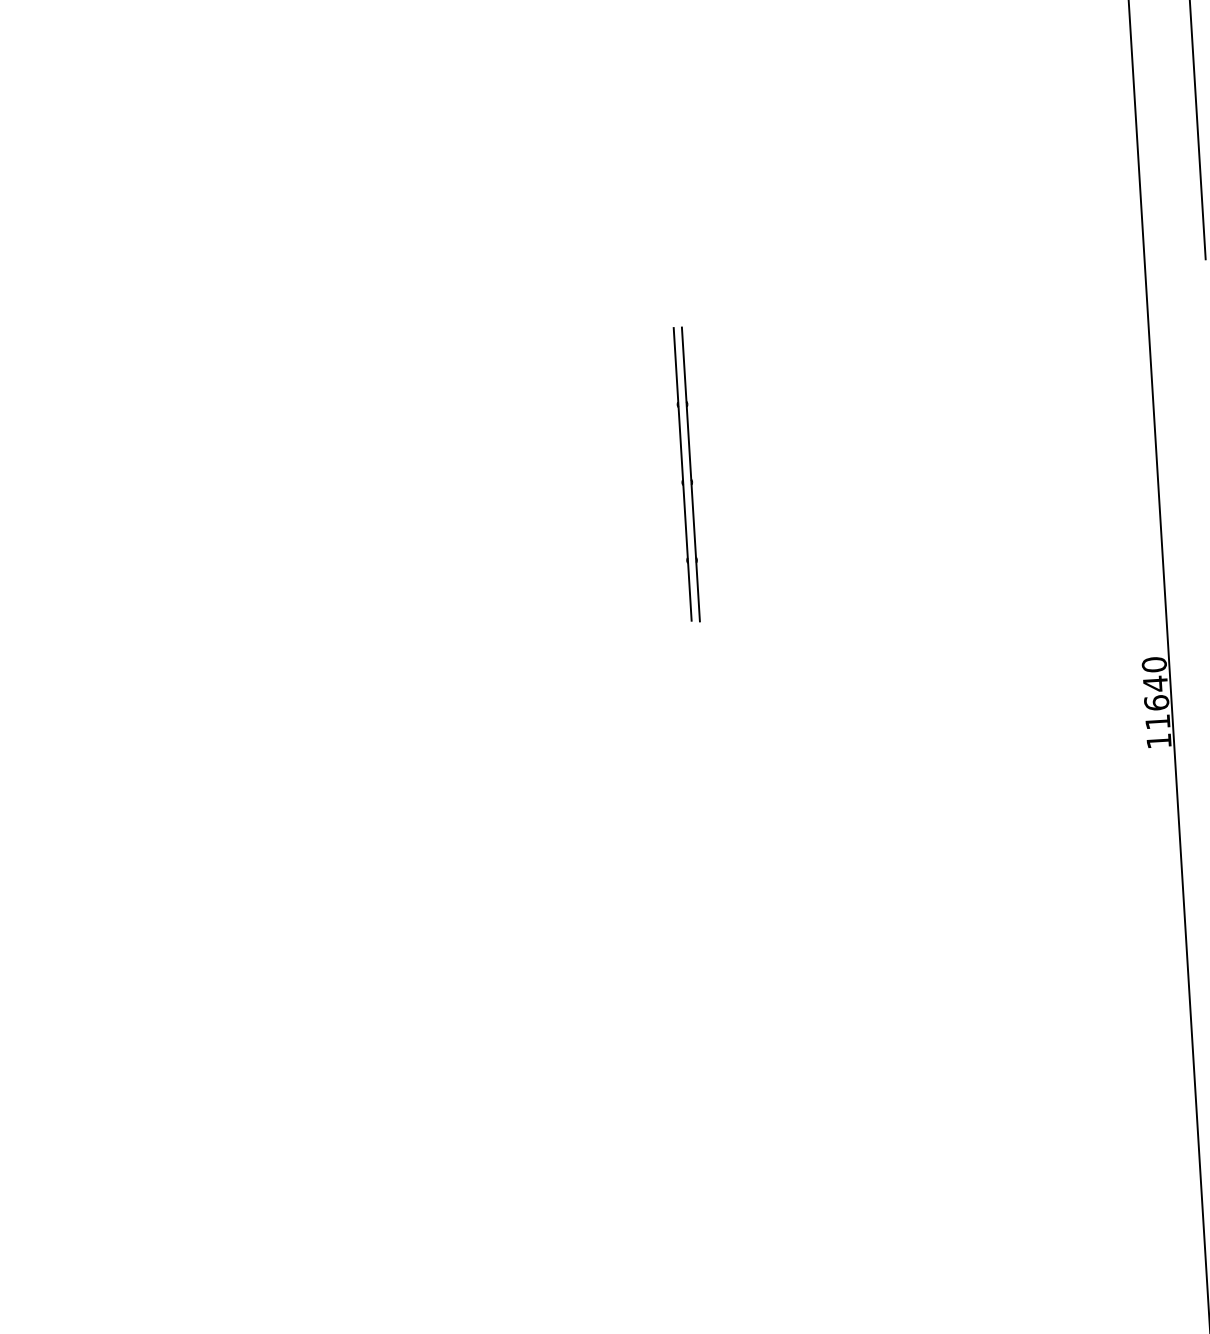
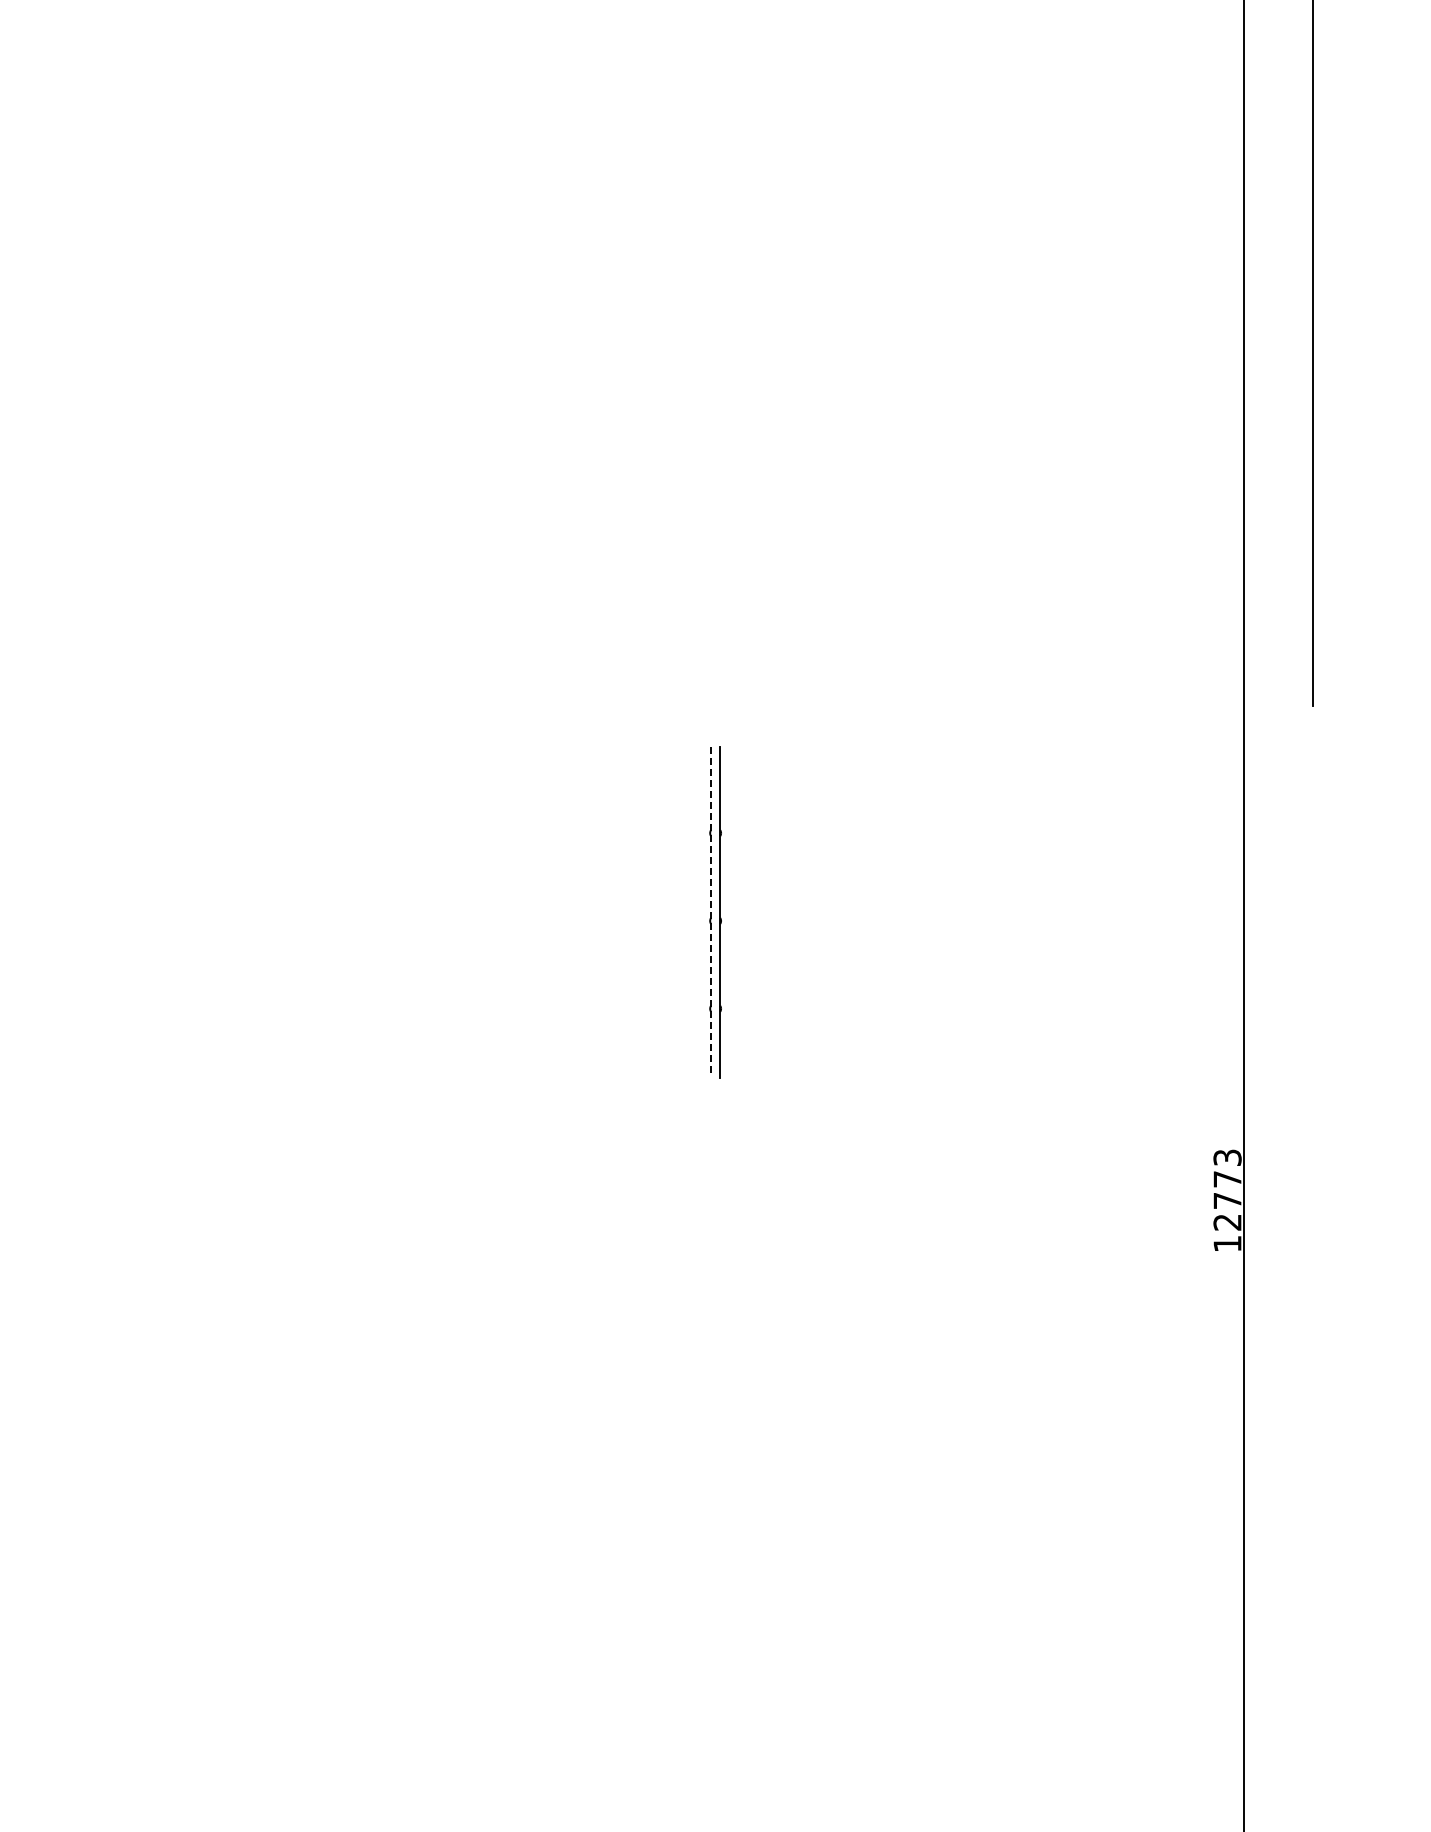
line: (683, 474) -> (711, 911), solid -> dashed
text: (1156, 692) -> (1227, 1189), 11640 -> 12773

